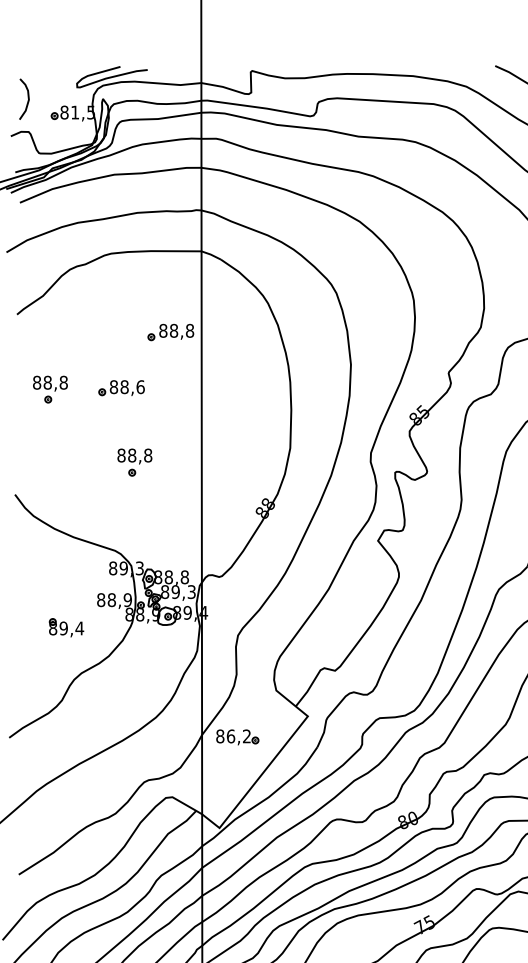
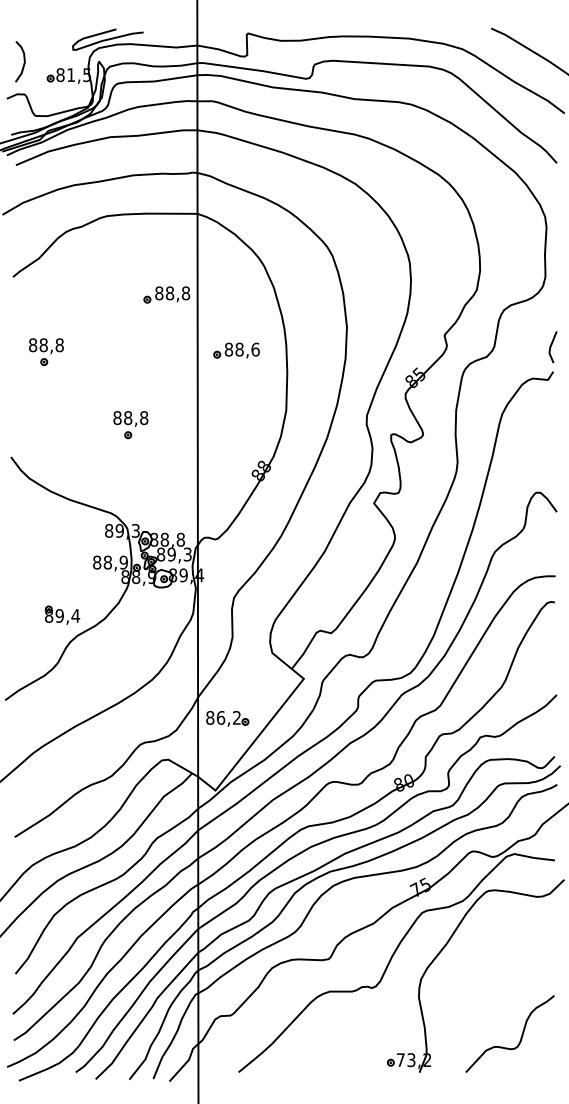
part: (121, 388) -> (236, 350), moved
part: (66, 627) -> (62, 614), moved
part: (237, 737) -> (227, 718), moved

